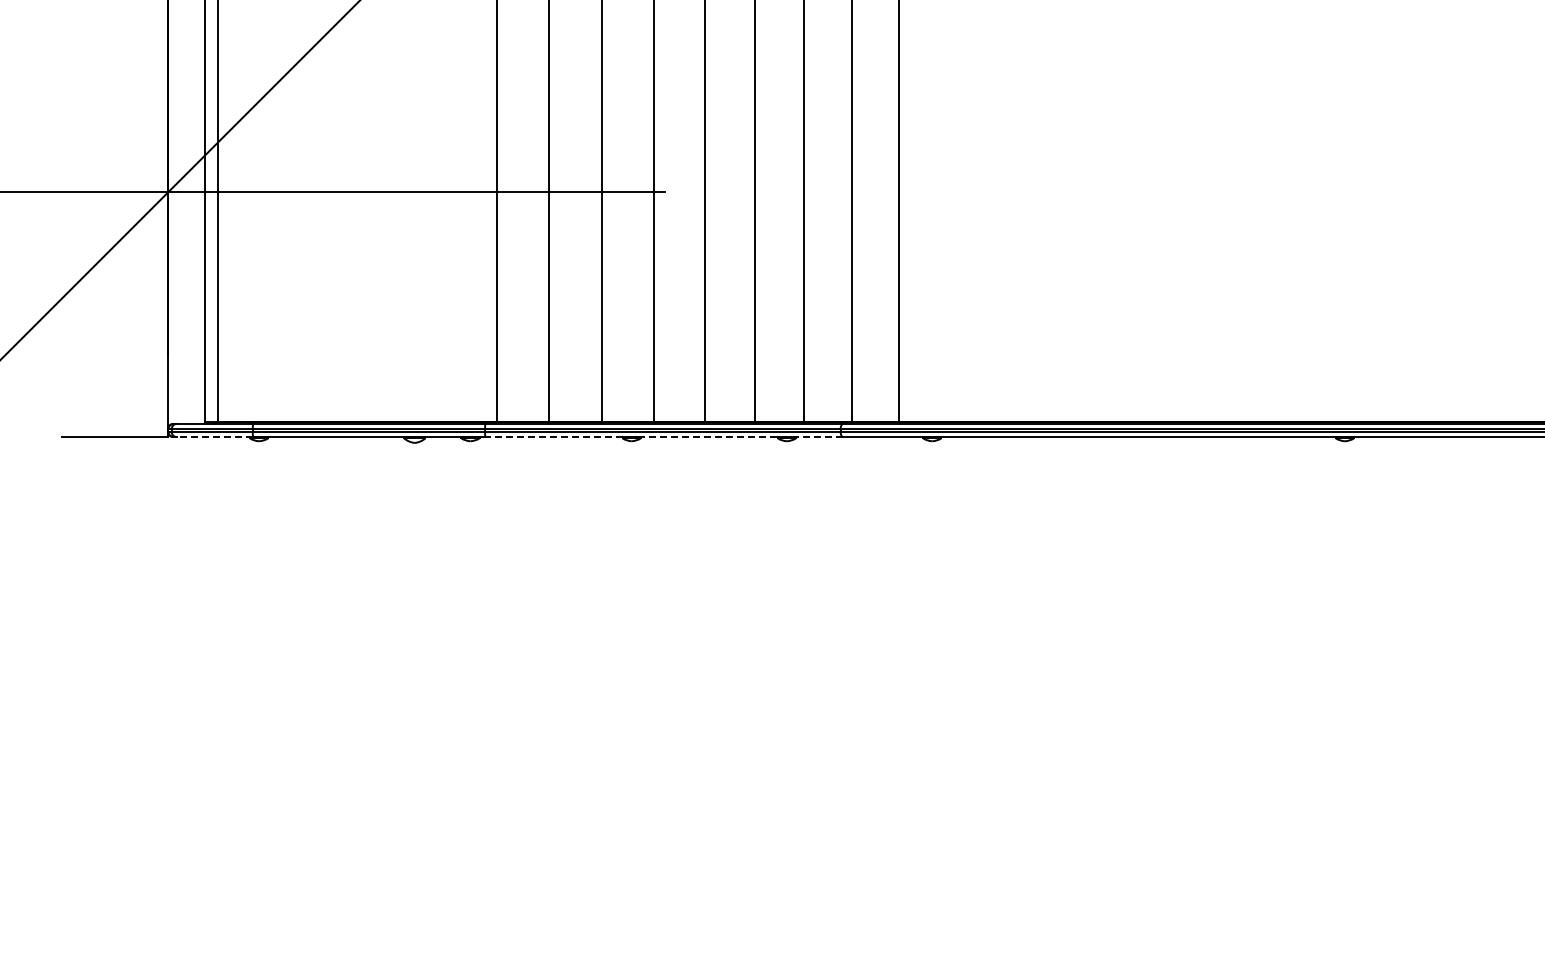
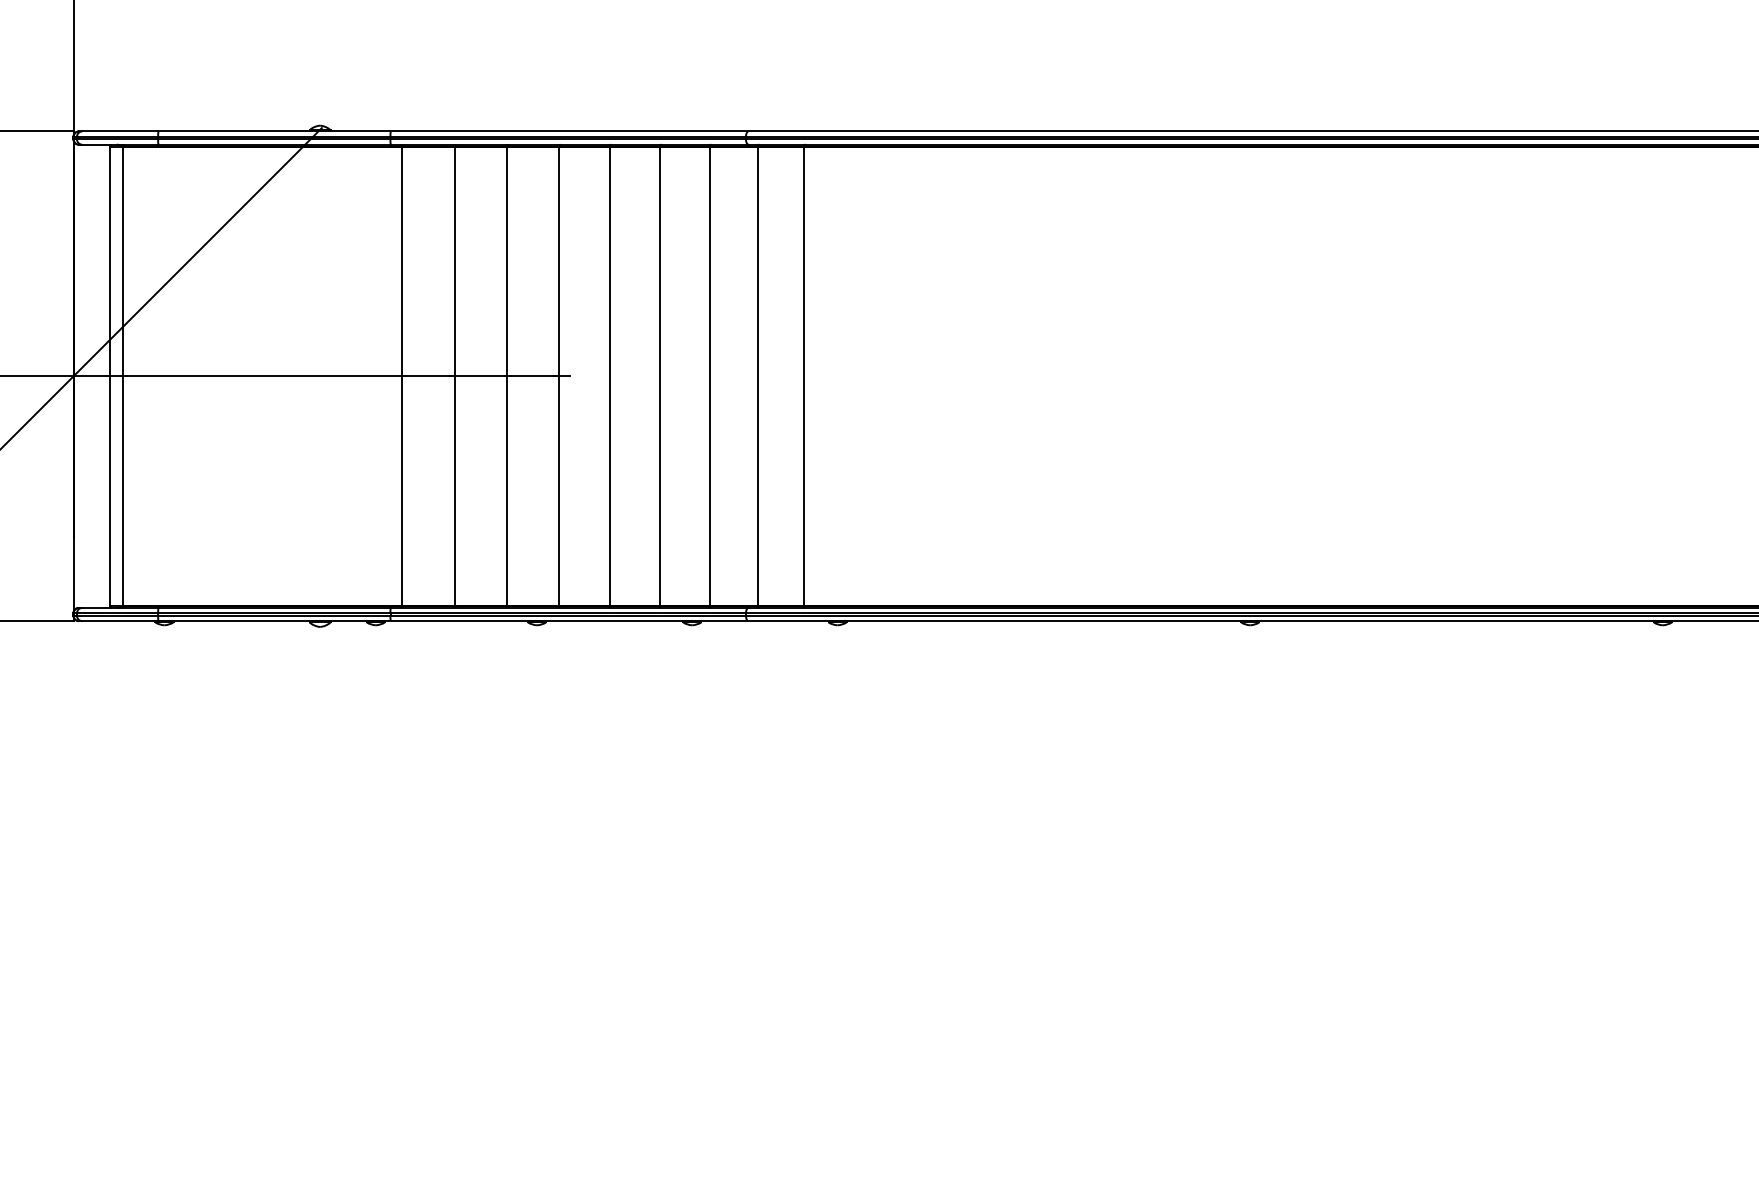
line: (214, 437) -> (119, 621), dashed -> solid
line: (664, 437) -> (569, 621), dashed -> solid

